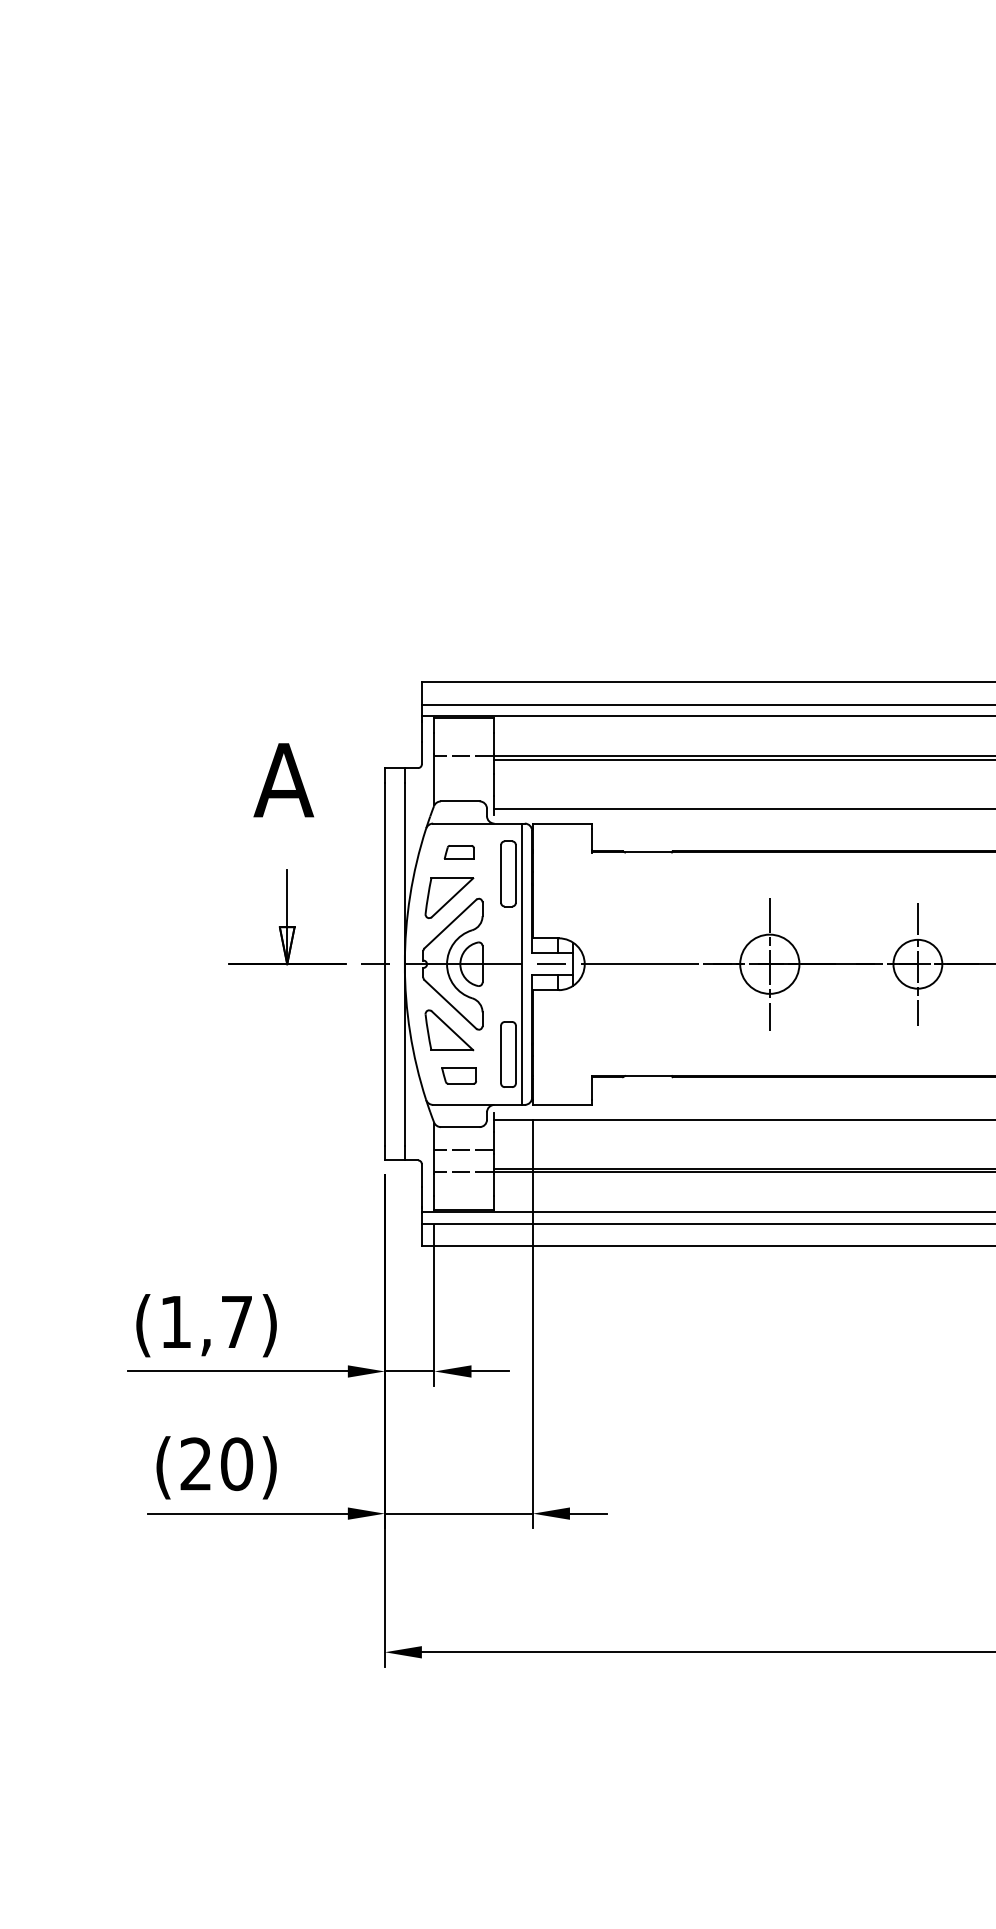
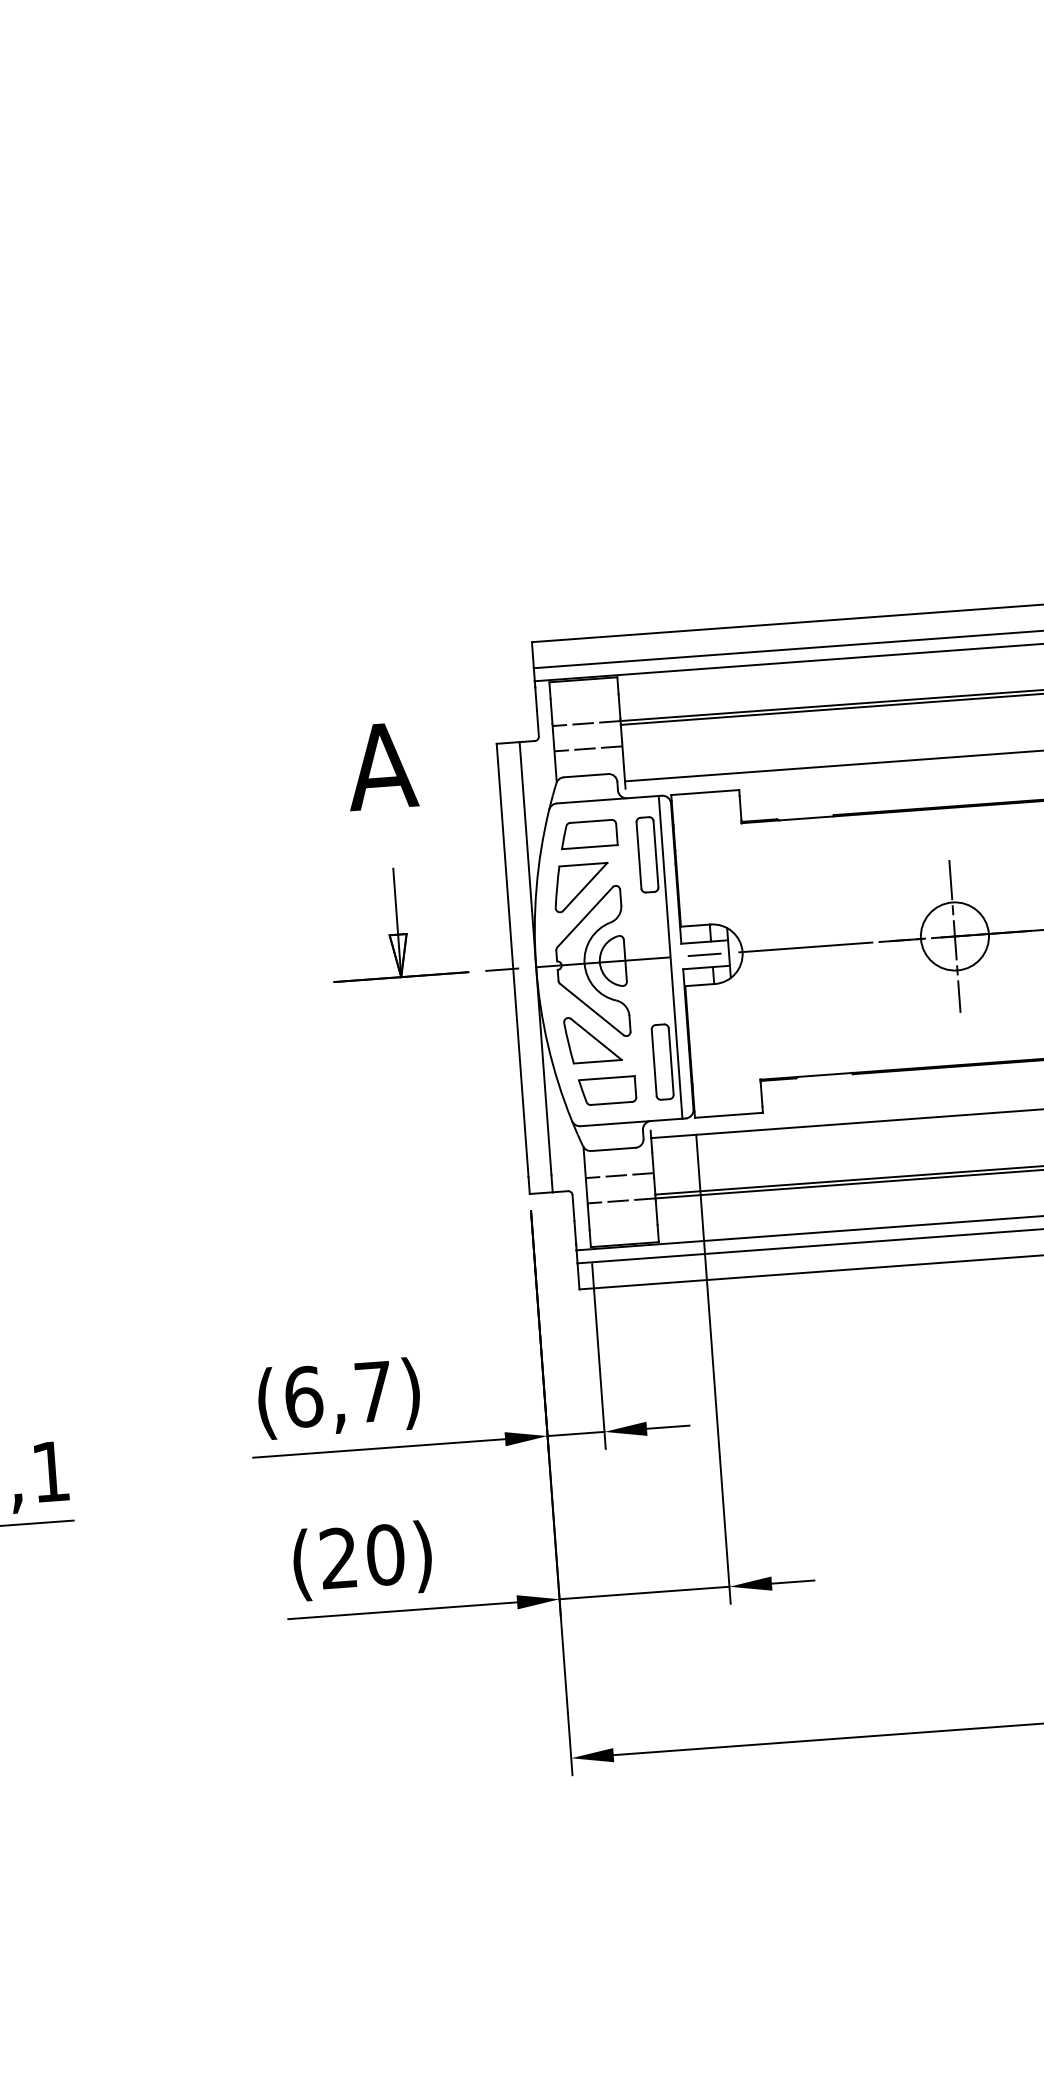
line: (463, 778) -> (587, 749), added
part: (459, 852) -> (589, 834), size x1.67
part: (459, 1075) -> (608, 1090), size x1.43
text: (176, 1321) -> (304, 1396), (1,7) -> (6,7)

